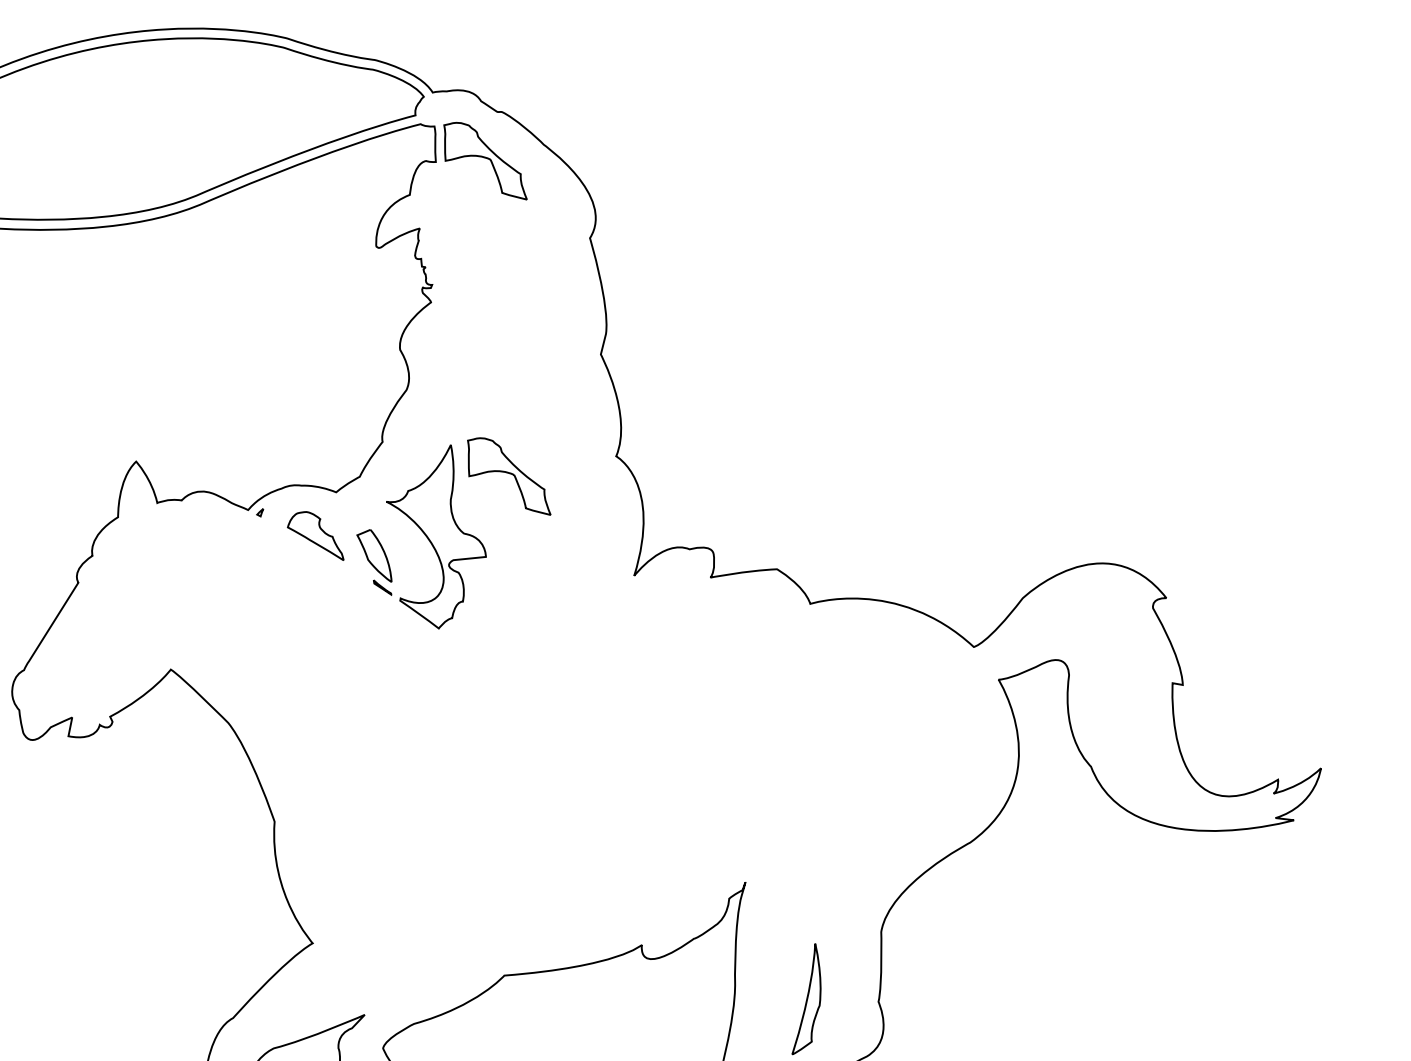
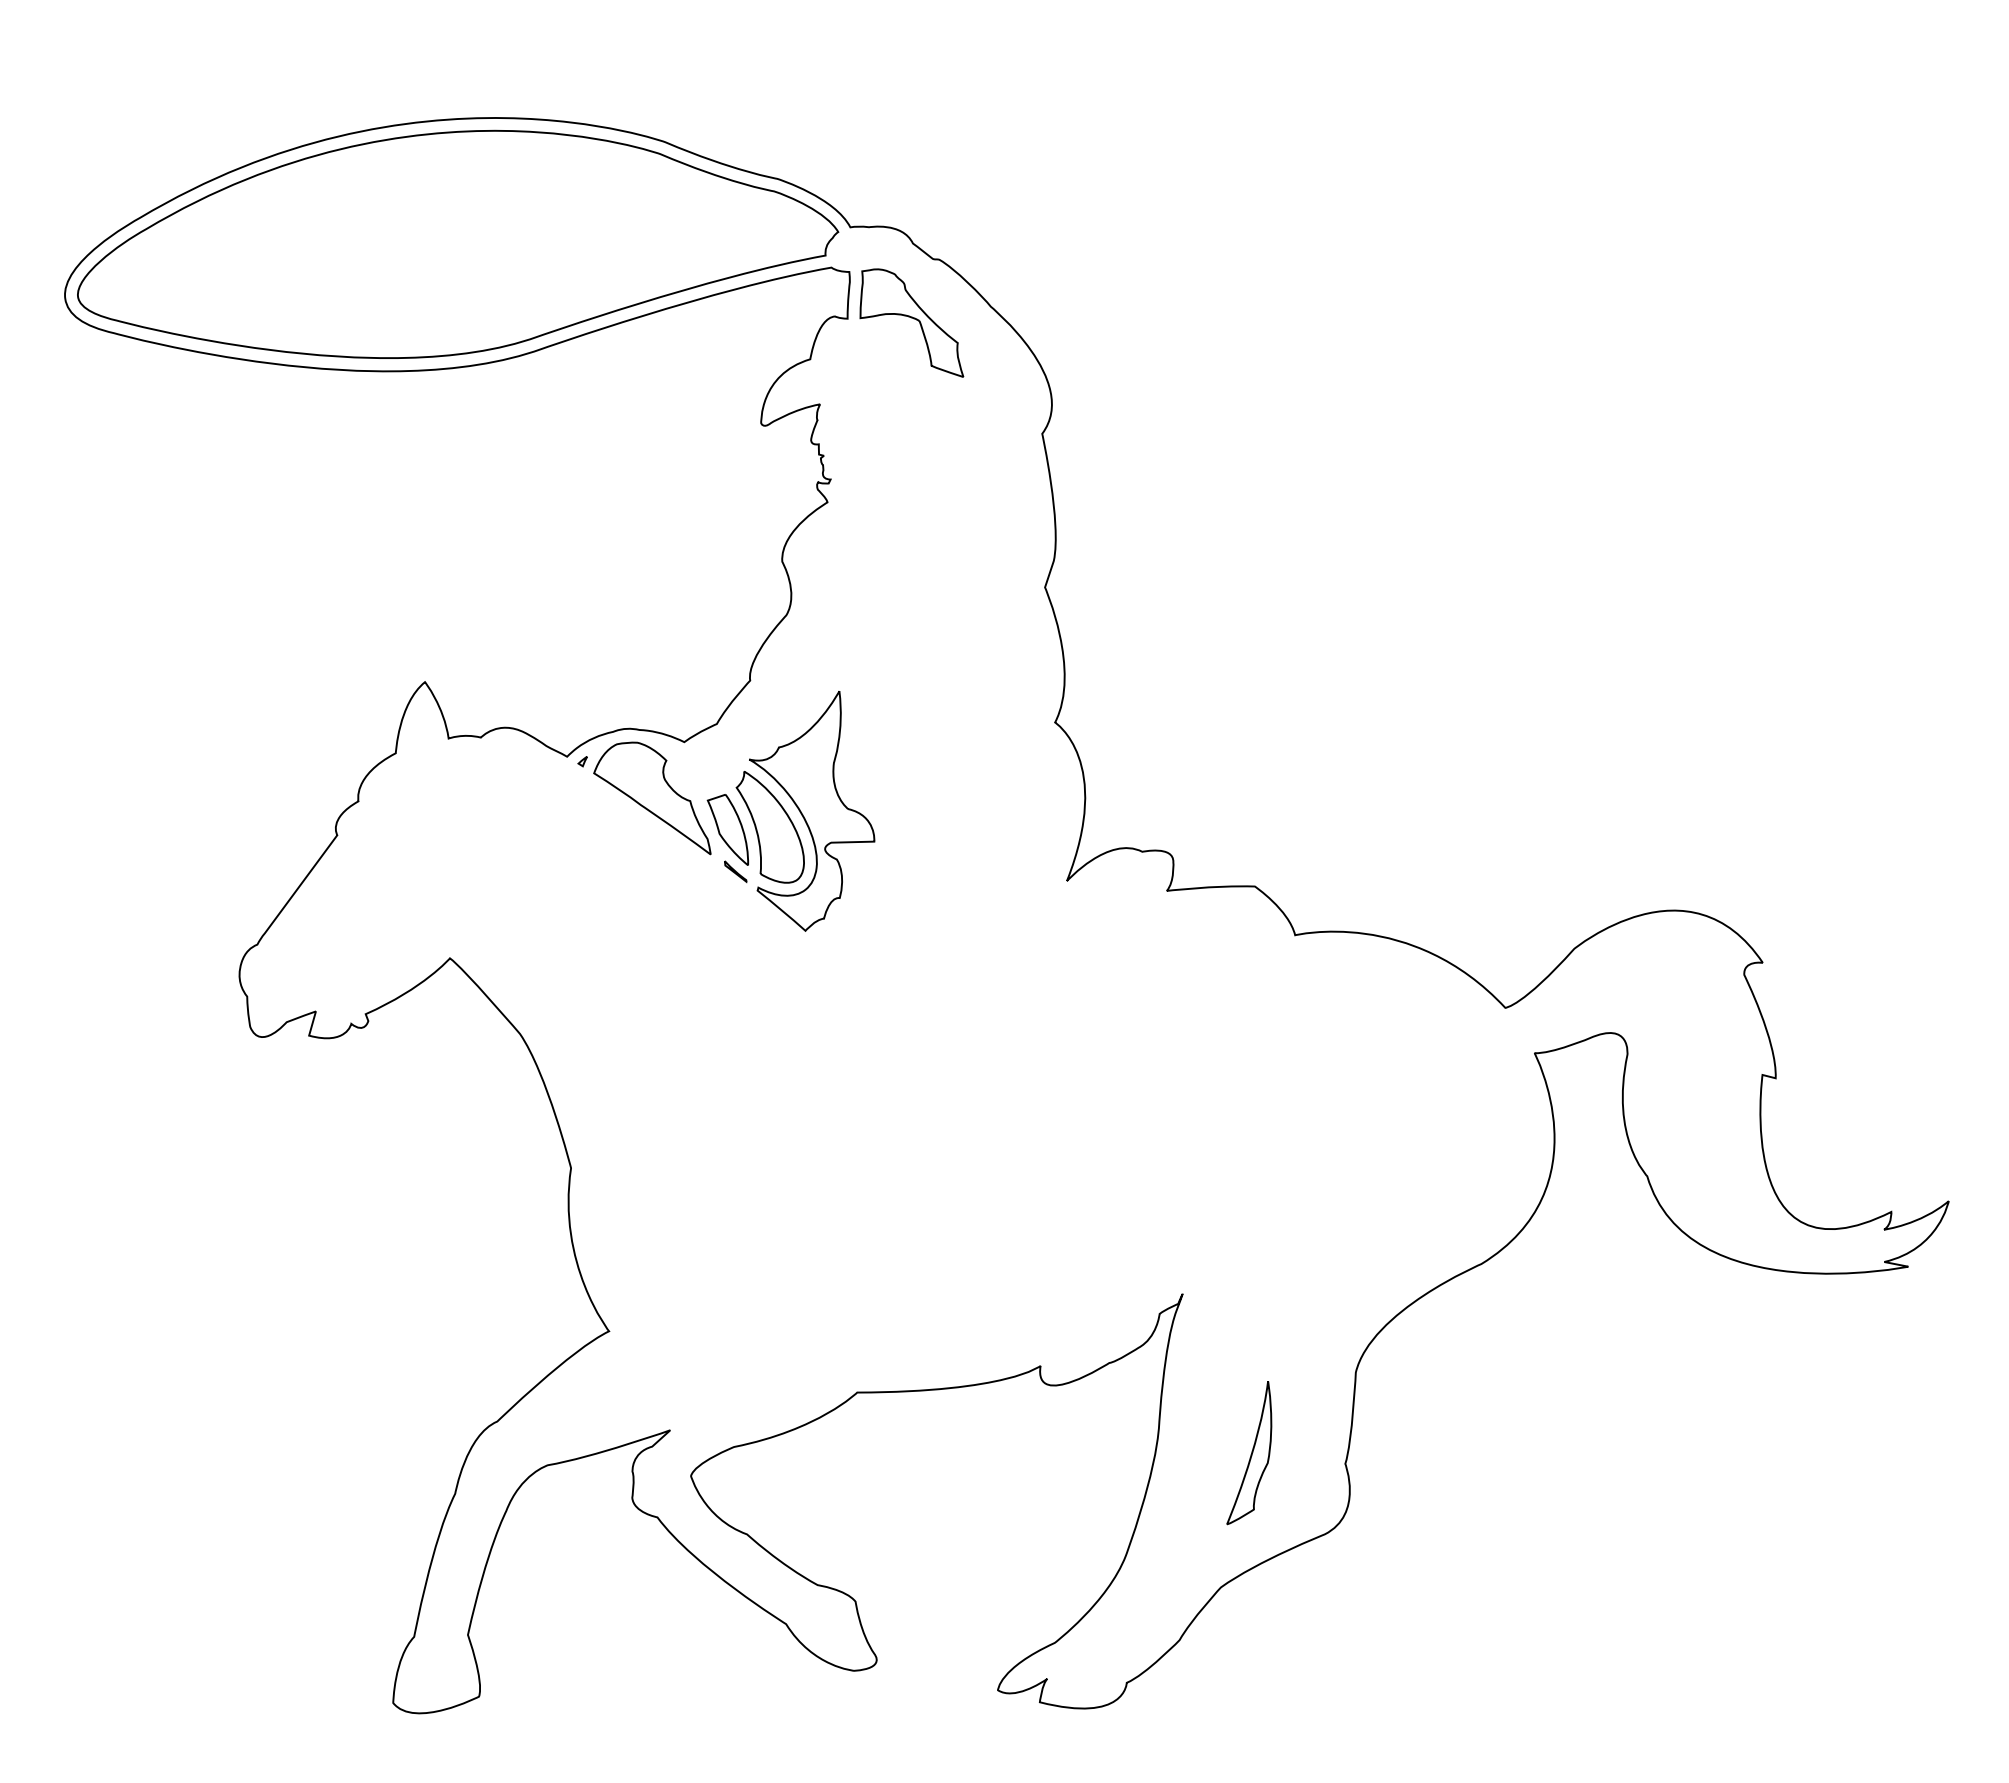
part: (508, 476) -> (911, 738), removed
part: (315, 536) -> (652, 798), size x1.67
part: (405, 552) -> (769, 827), added

